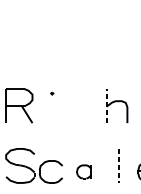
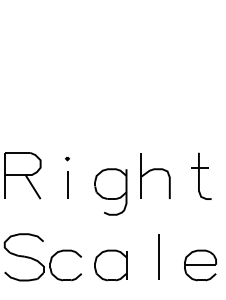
line: (106, 105) -> (141, 175), dashed -> solid
line: (52, 112) -> (67, 184), added
part: (83, 117) -> (110, 191), added
line: (119, 166) -> (158, 257), dashed -> solid
part: (83, 171) -> (110, 265), size x1.67

